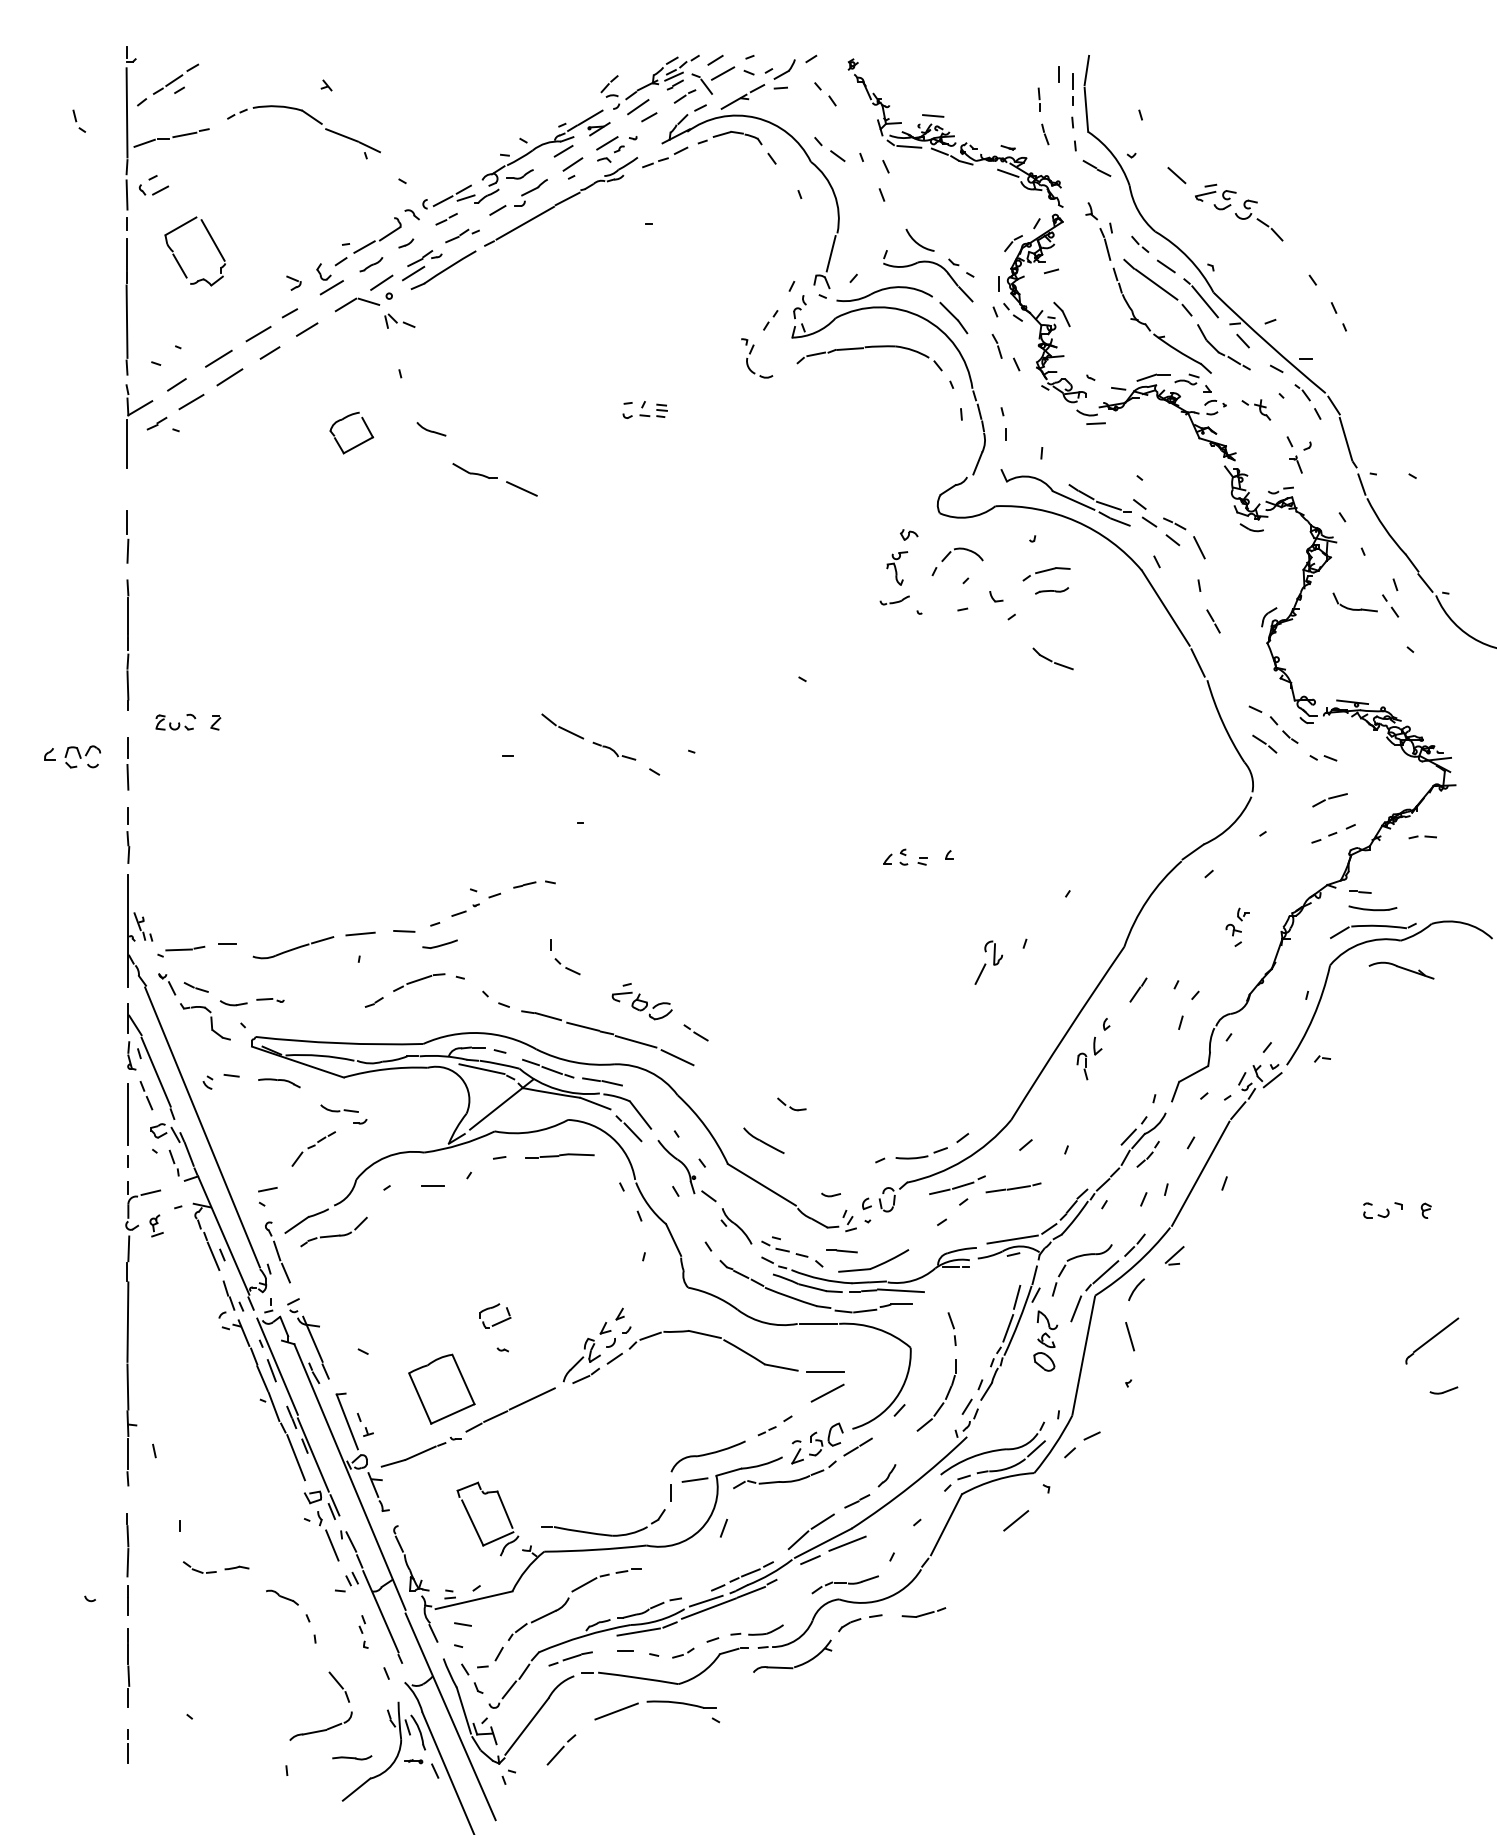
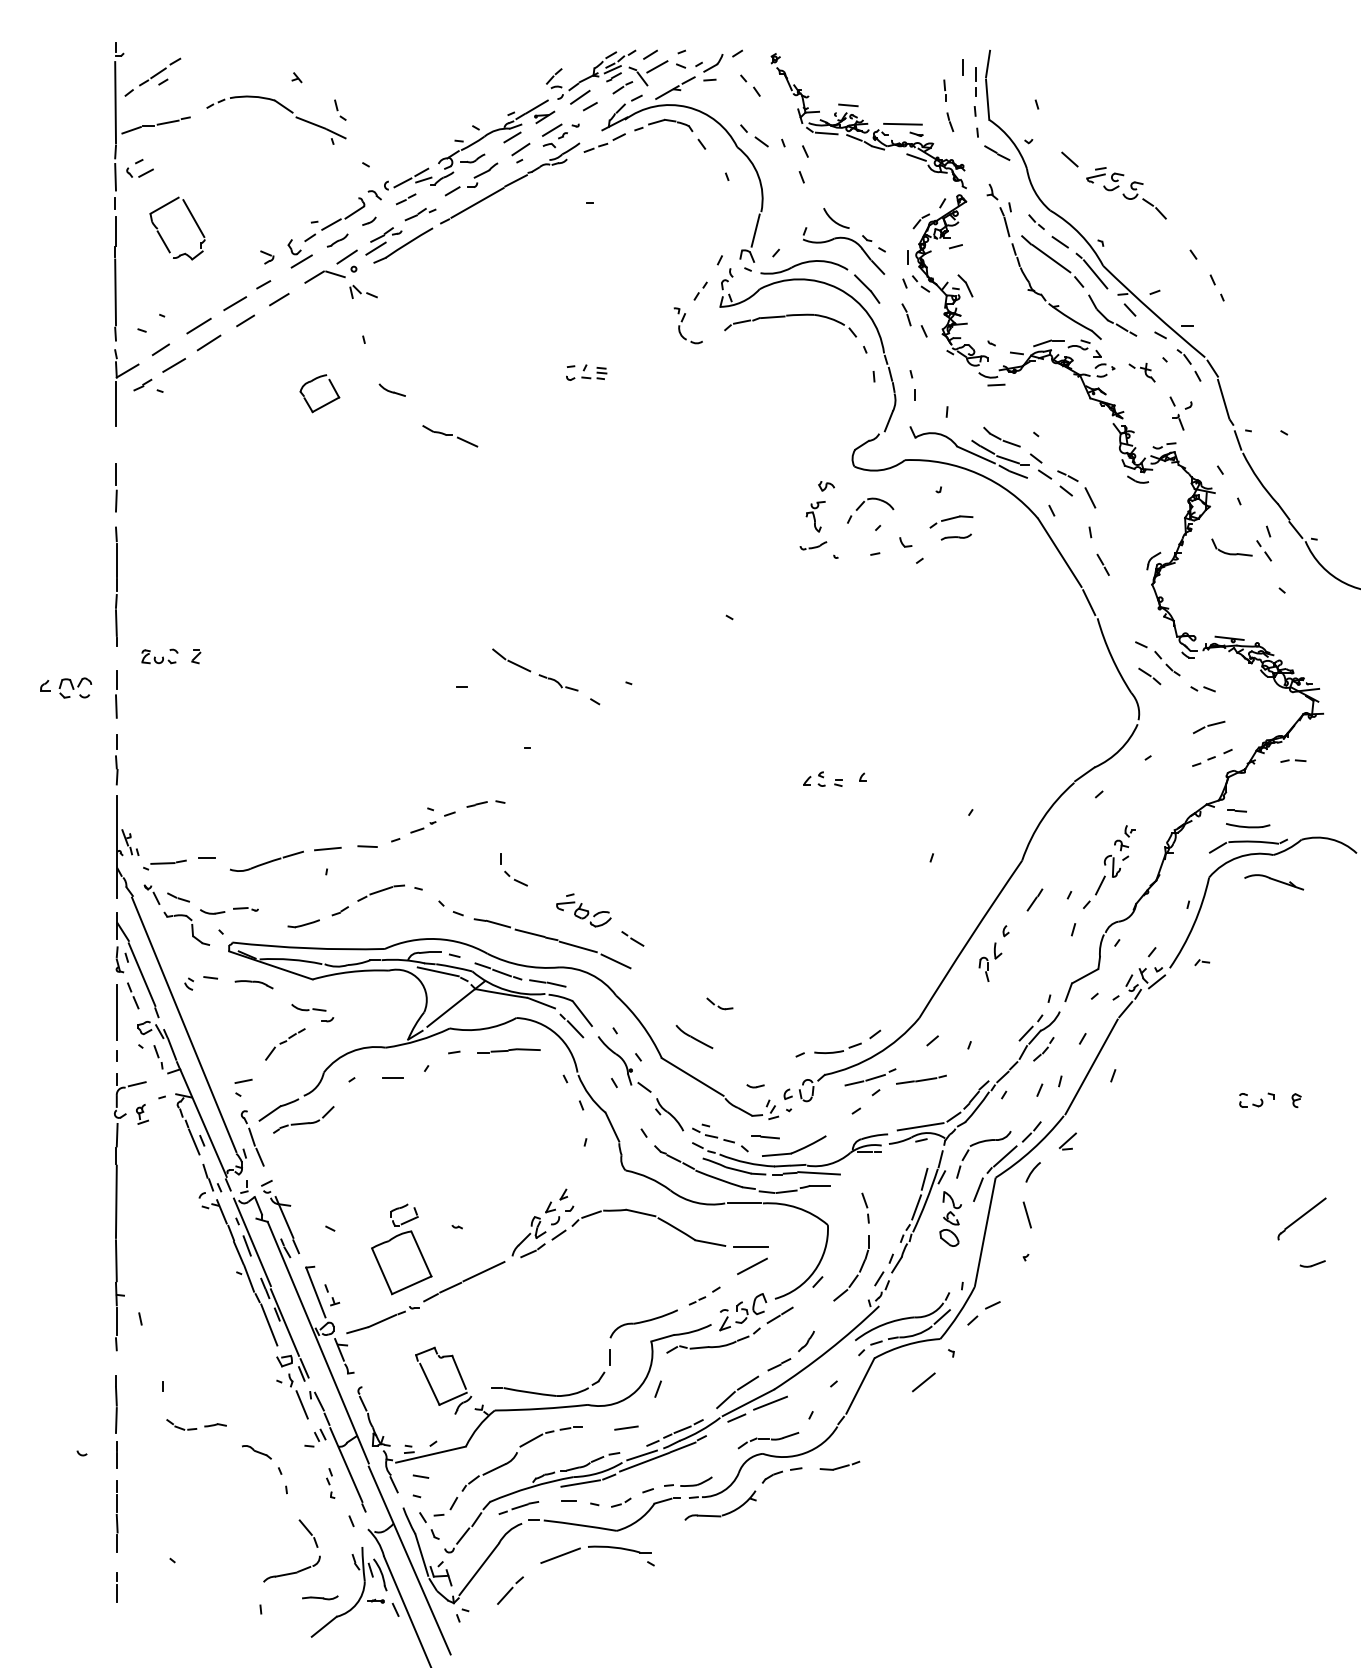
part: (79, 120) -> (340, 109), moved
line: (993, 136) -> (903, 124), added
part: (494, 479) -> (449, 435), size x0.71
part: (1052, 658) -> (1001, 436), moved
part: (439, 944) -> (303, 923), moved
part: (988, 962) -> (1107, 874), moved
part: (499, 1321) -> (407, 1220), moved
line: (694, 1479) -> (625, 1427), moved

